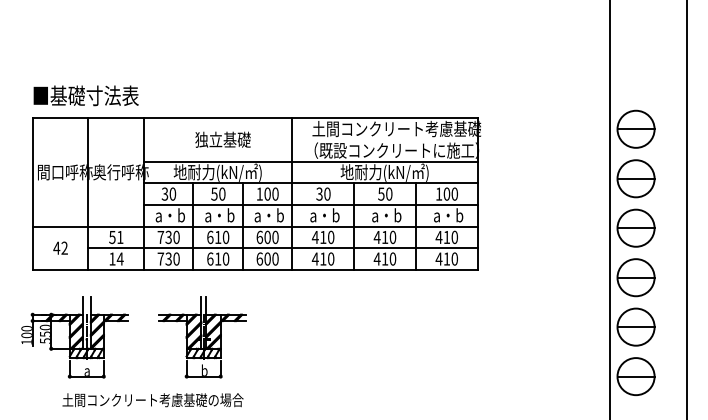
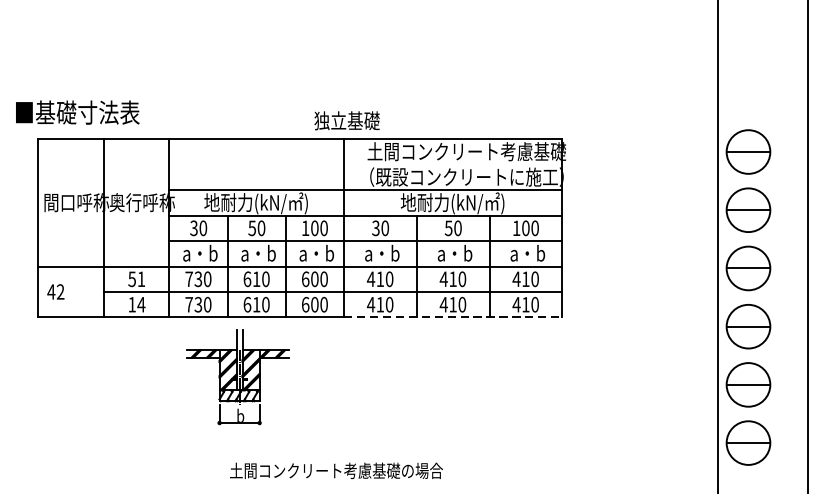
text: (85, 95) -> (76, 112), moved
text: (222, 139) -> (346, 120), moved
text: (60, 247) -> (55, 291), moved
line: (385, 269) -> (453, 317), solid -> dashed
part: (74, 337) -> (87, 397), removed
part: (202, 337) -> (238, 377), moved
text: (152, 400) -> (335, 471), moved

